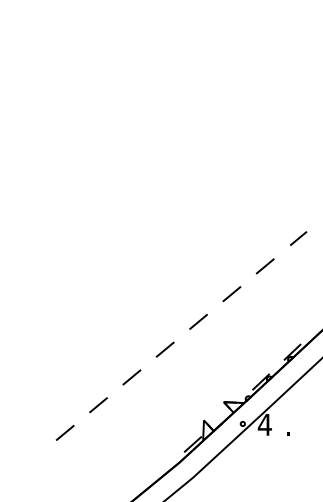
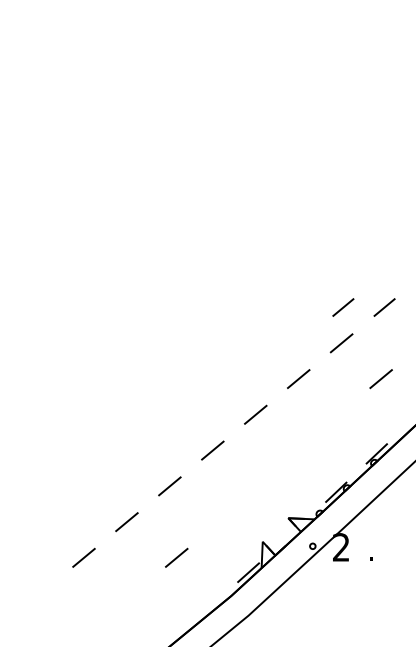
line: (266, 238) -> (343, 307), added
line: (295, 294) -> (380, 379), added
text: (264, 424) -> (340, 547), 4 -> 2
line: (136, 432) -> (175, 557), added

